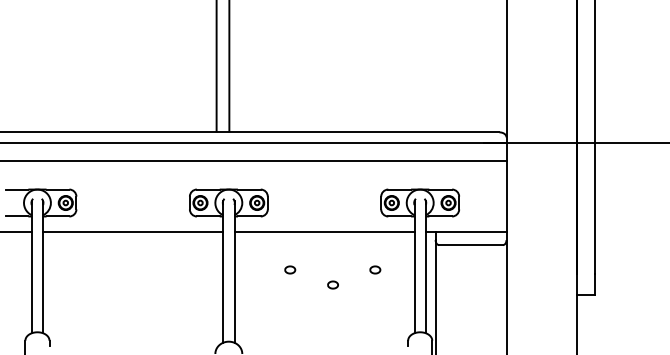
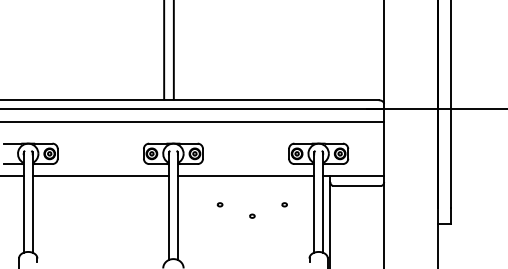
part: (290, 270) -> (220, 205), size x0.62
part: (375, 270) -> (284, 205), size x0.62
part: (332, 285) -> (252, 216), size x0.62

